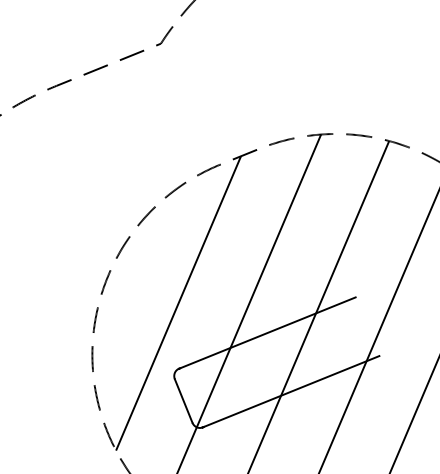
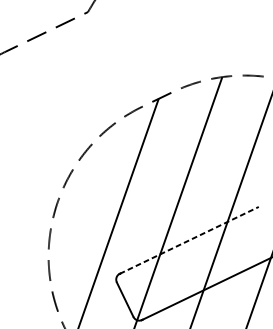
line: (267, 332) -> (189, 239), solid -> dashed

